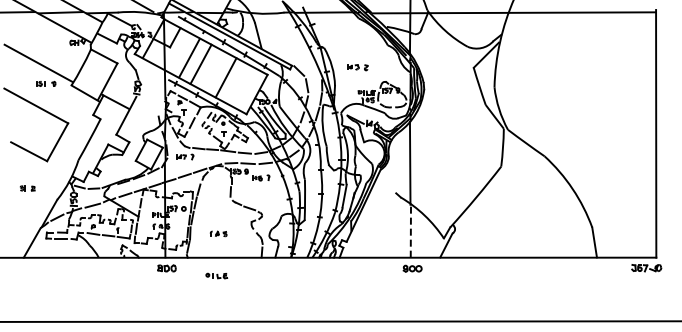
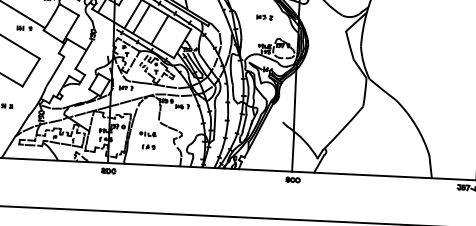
part: (357, 67) -> (264, 17), moved
line: (410, 231) -> (292, 151), dashed -> solid
part: (216, 275) -> (147, 133), moved

